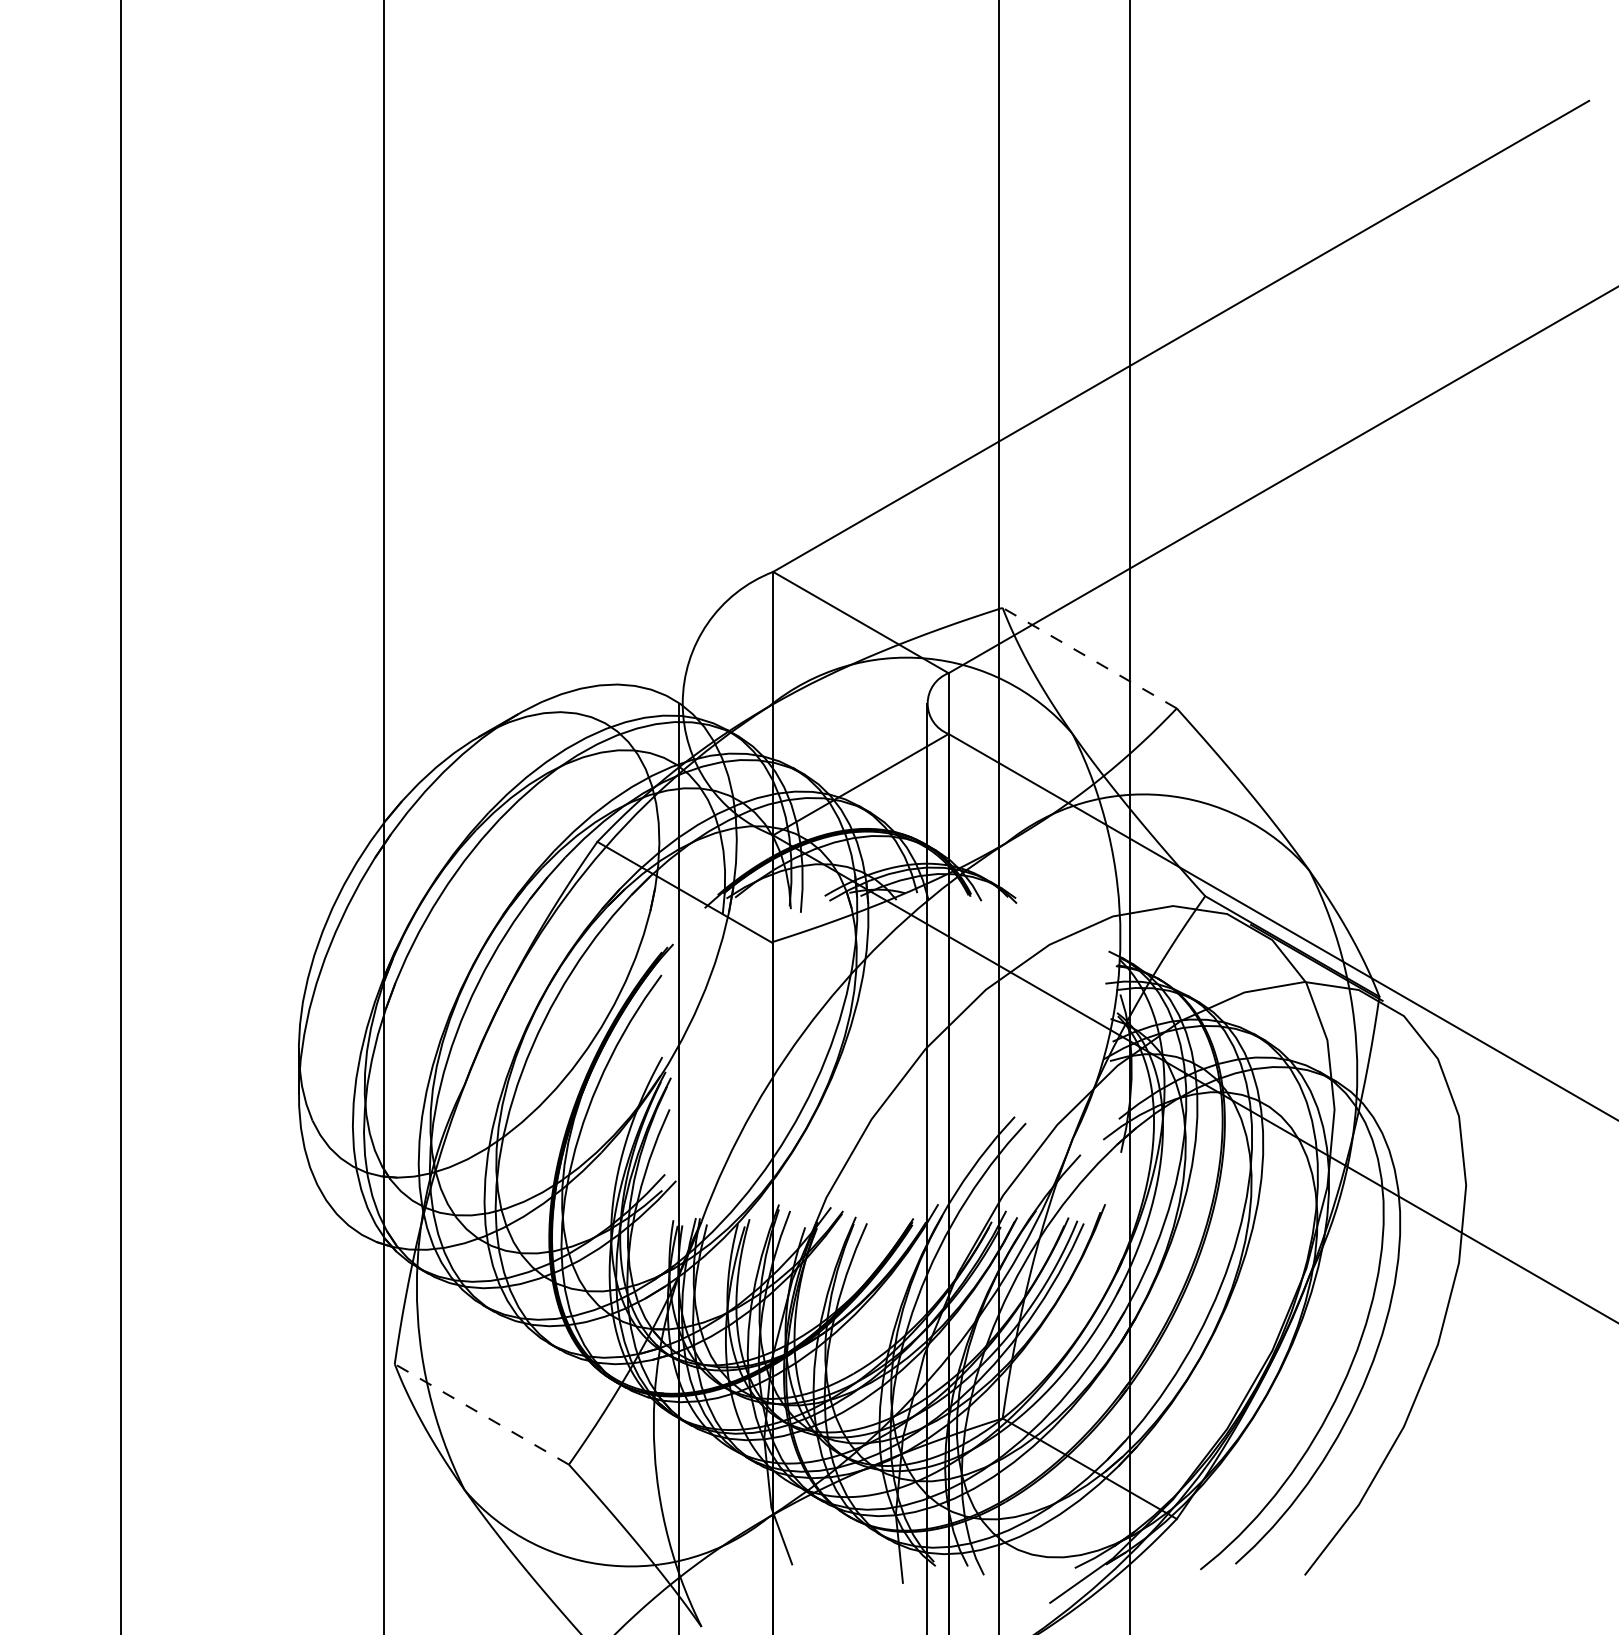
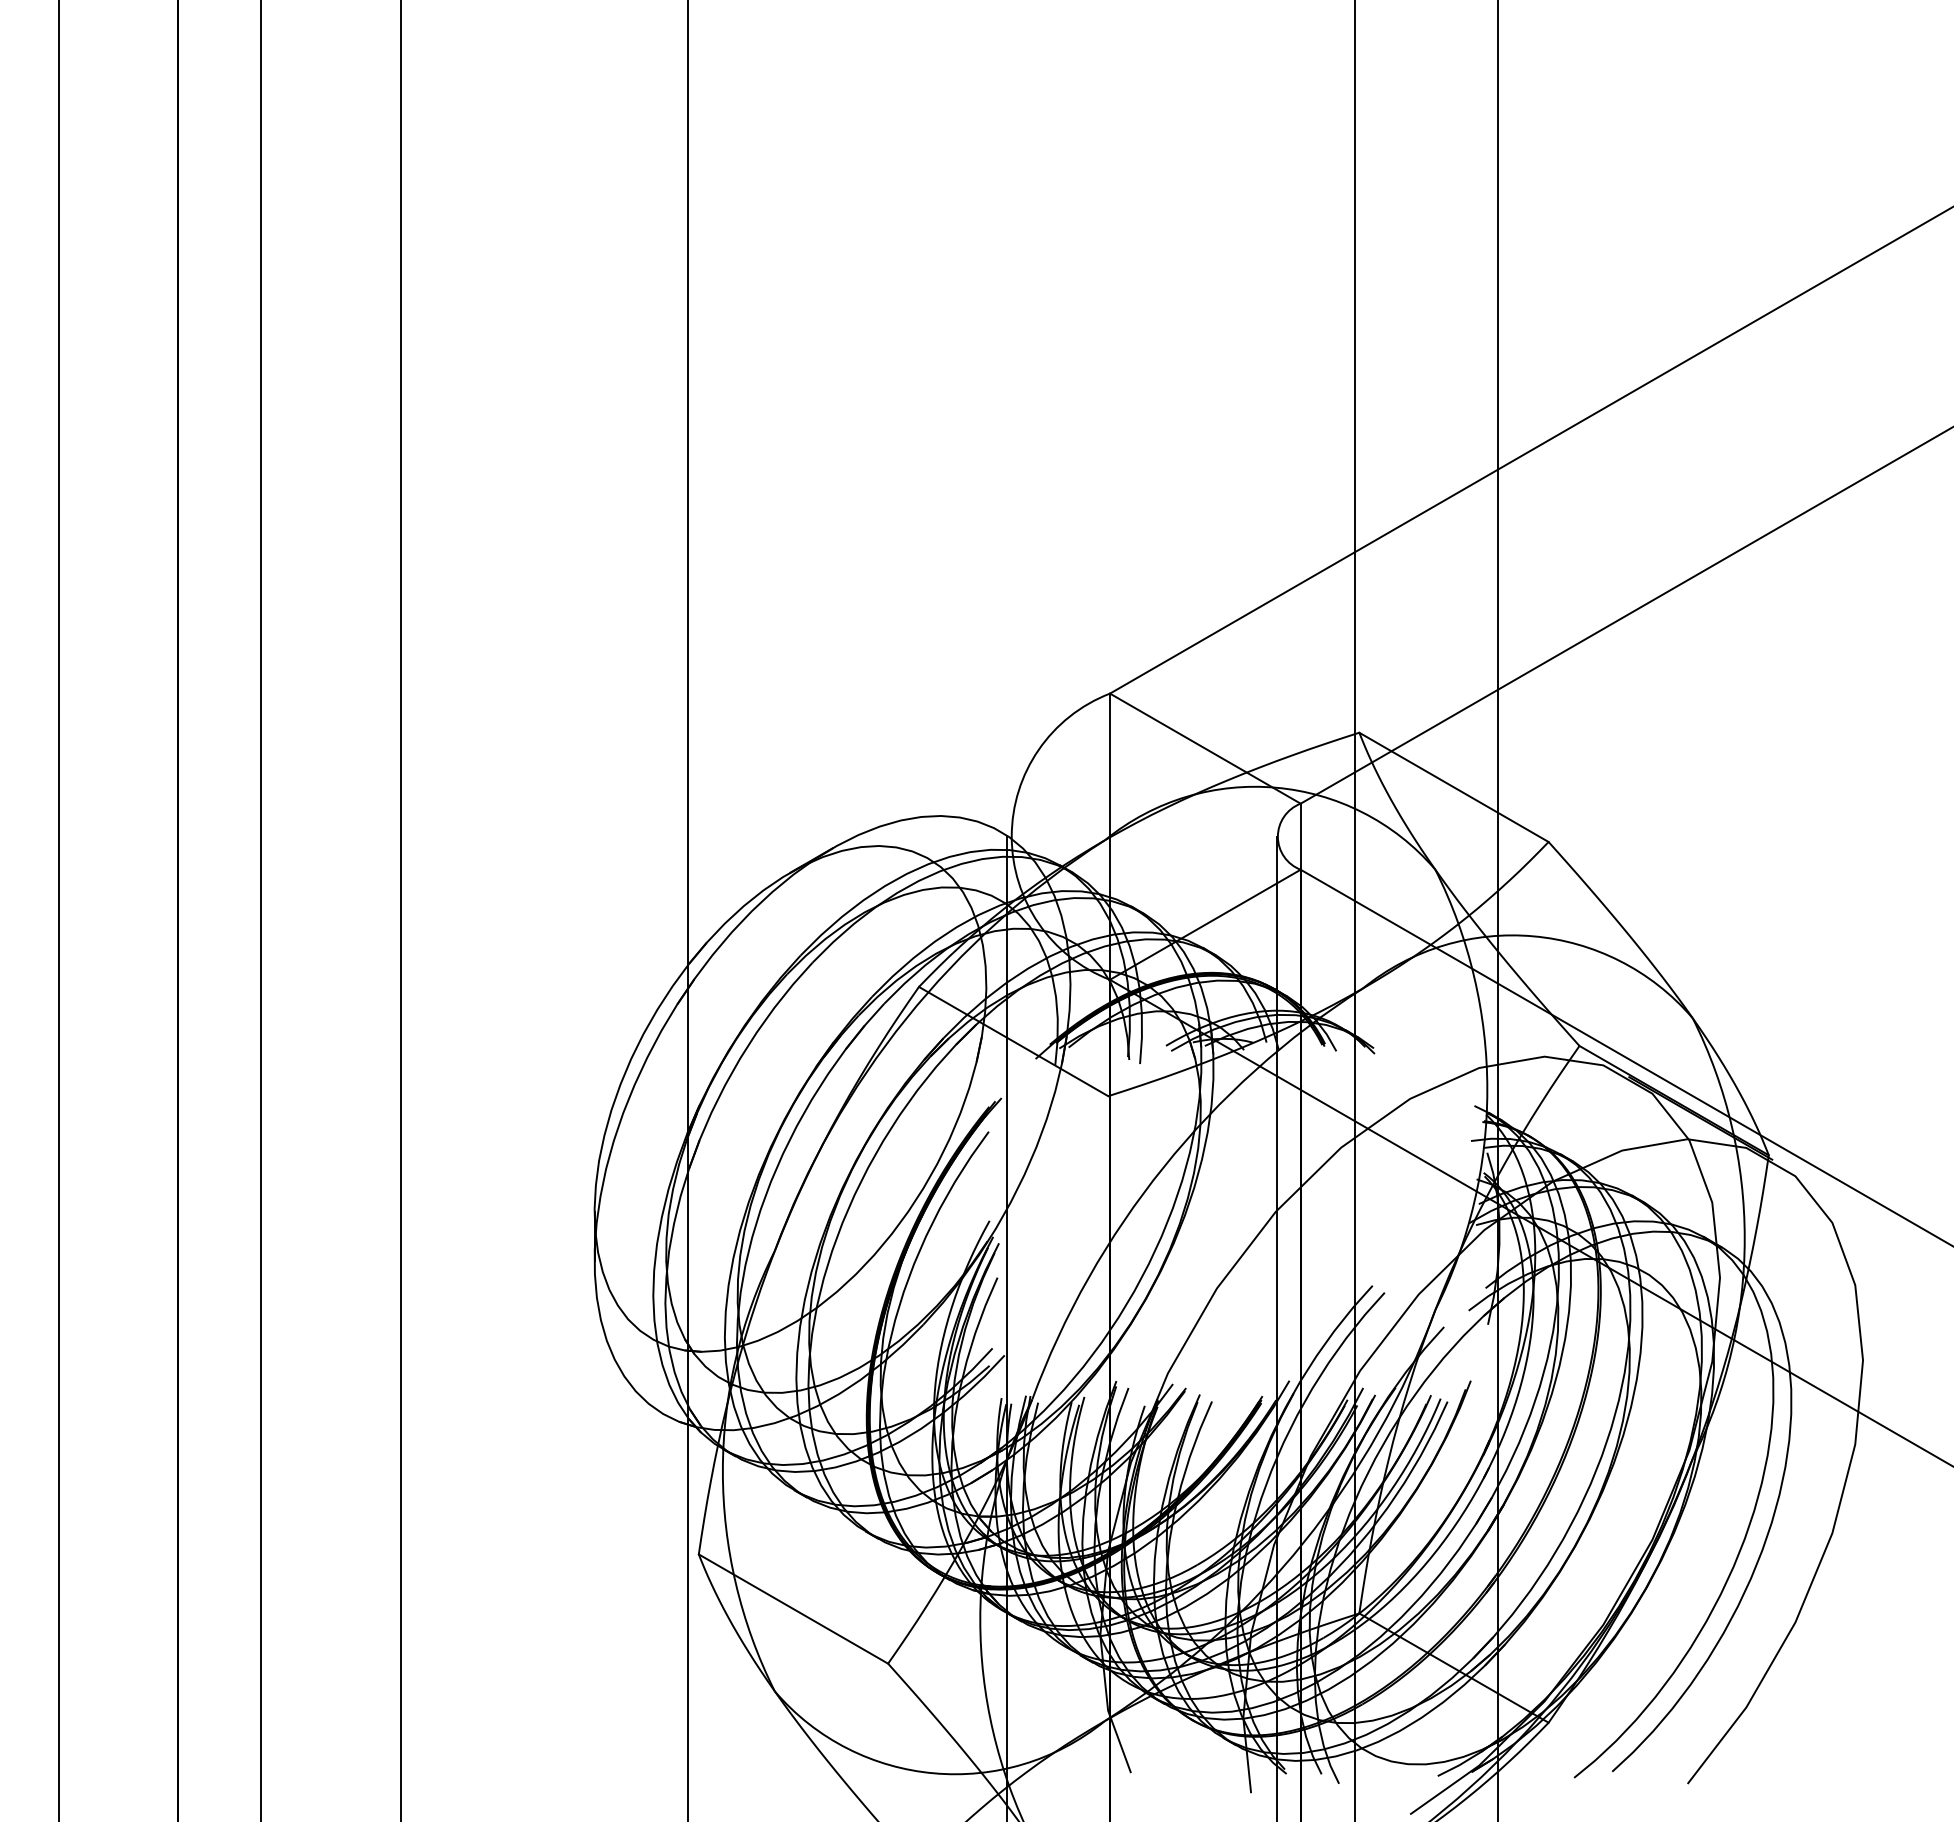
line: (1089, 658) -> (1453, 787), dashed -> solid
line: (481, 1413) -> (793, 1608), dashed -> solid

